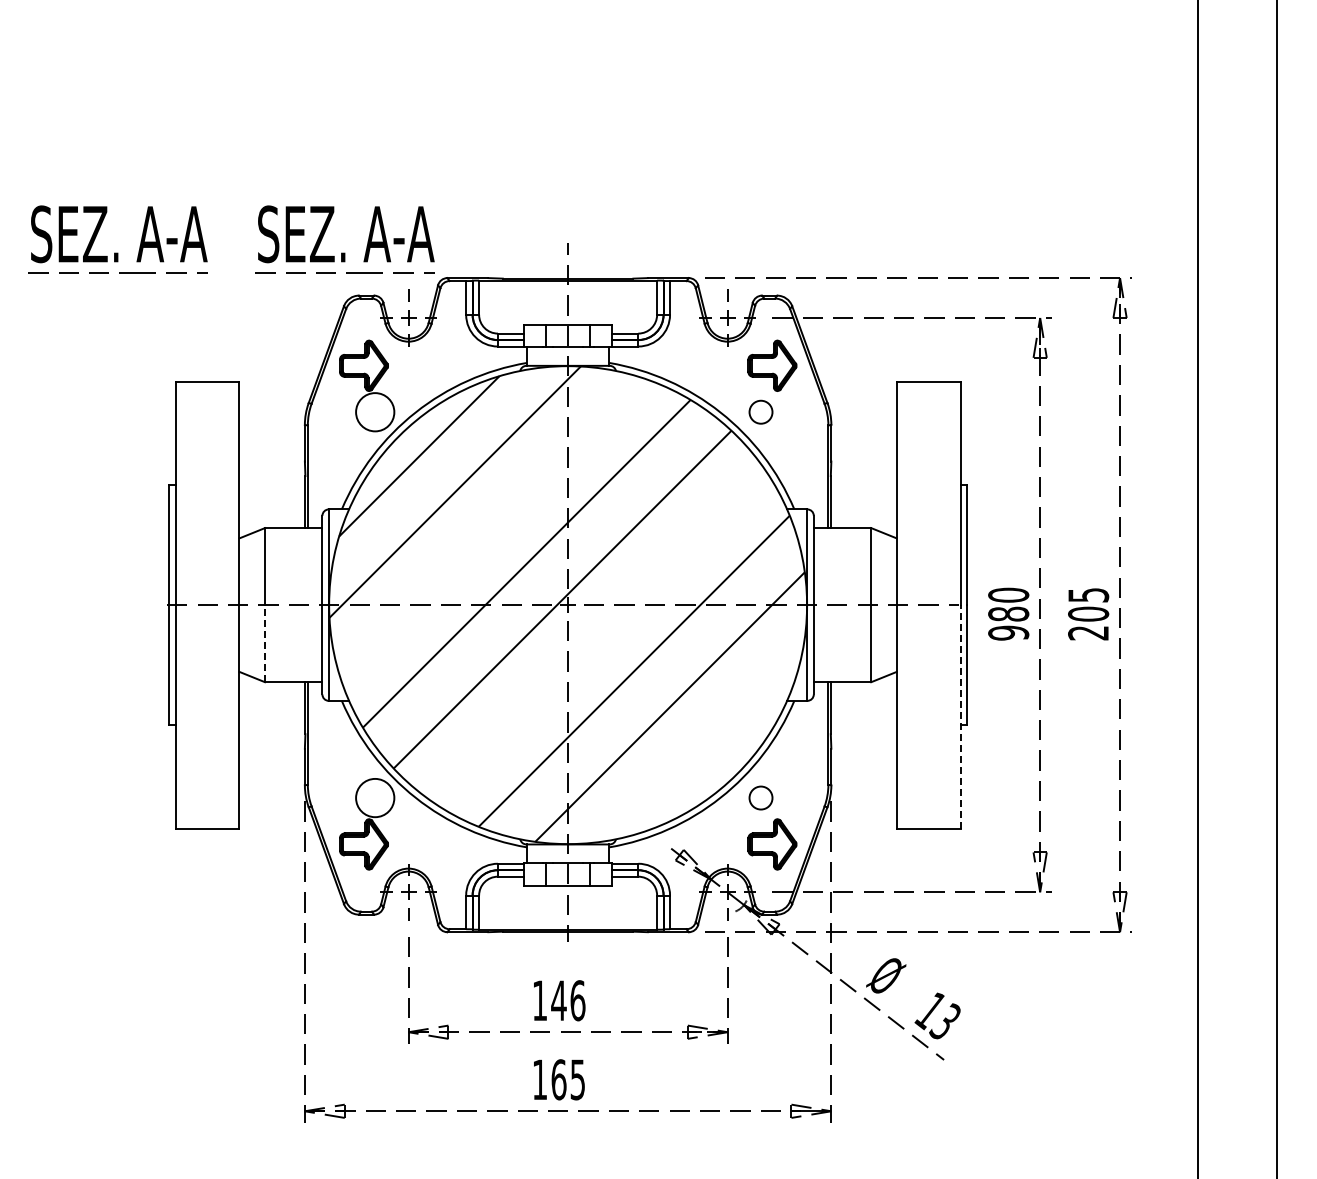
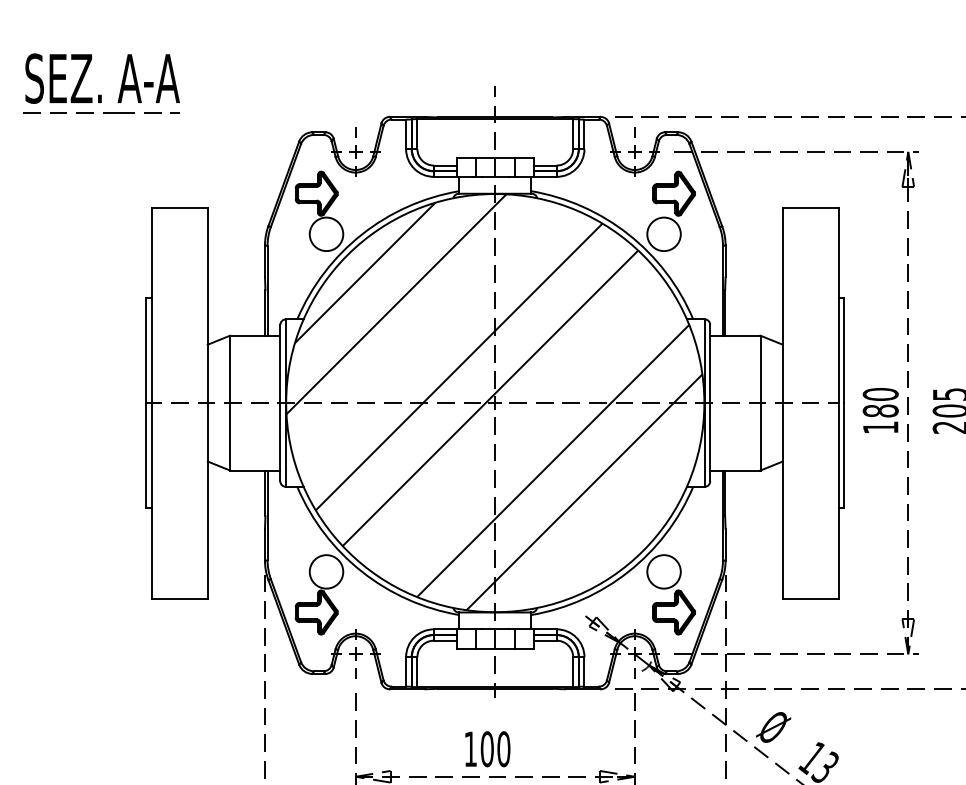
part: (344, 252) -> (299, 94), removed
circle: (760, 412) -> (663, 234), size x1.67
text: (1008, 632) -> (880, 427), 980 -> 180
line: (265, 643) -> (230, 436), dashed -> solid
line: (960, 716) -> (838, 500), dashed -> solid
circle: (760, 797) -> (663, 571), size x1.67
text: (568, 1000) -> (495, 749), 146 -> 100

